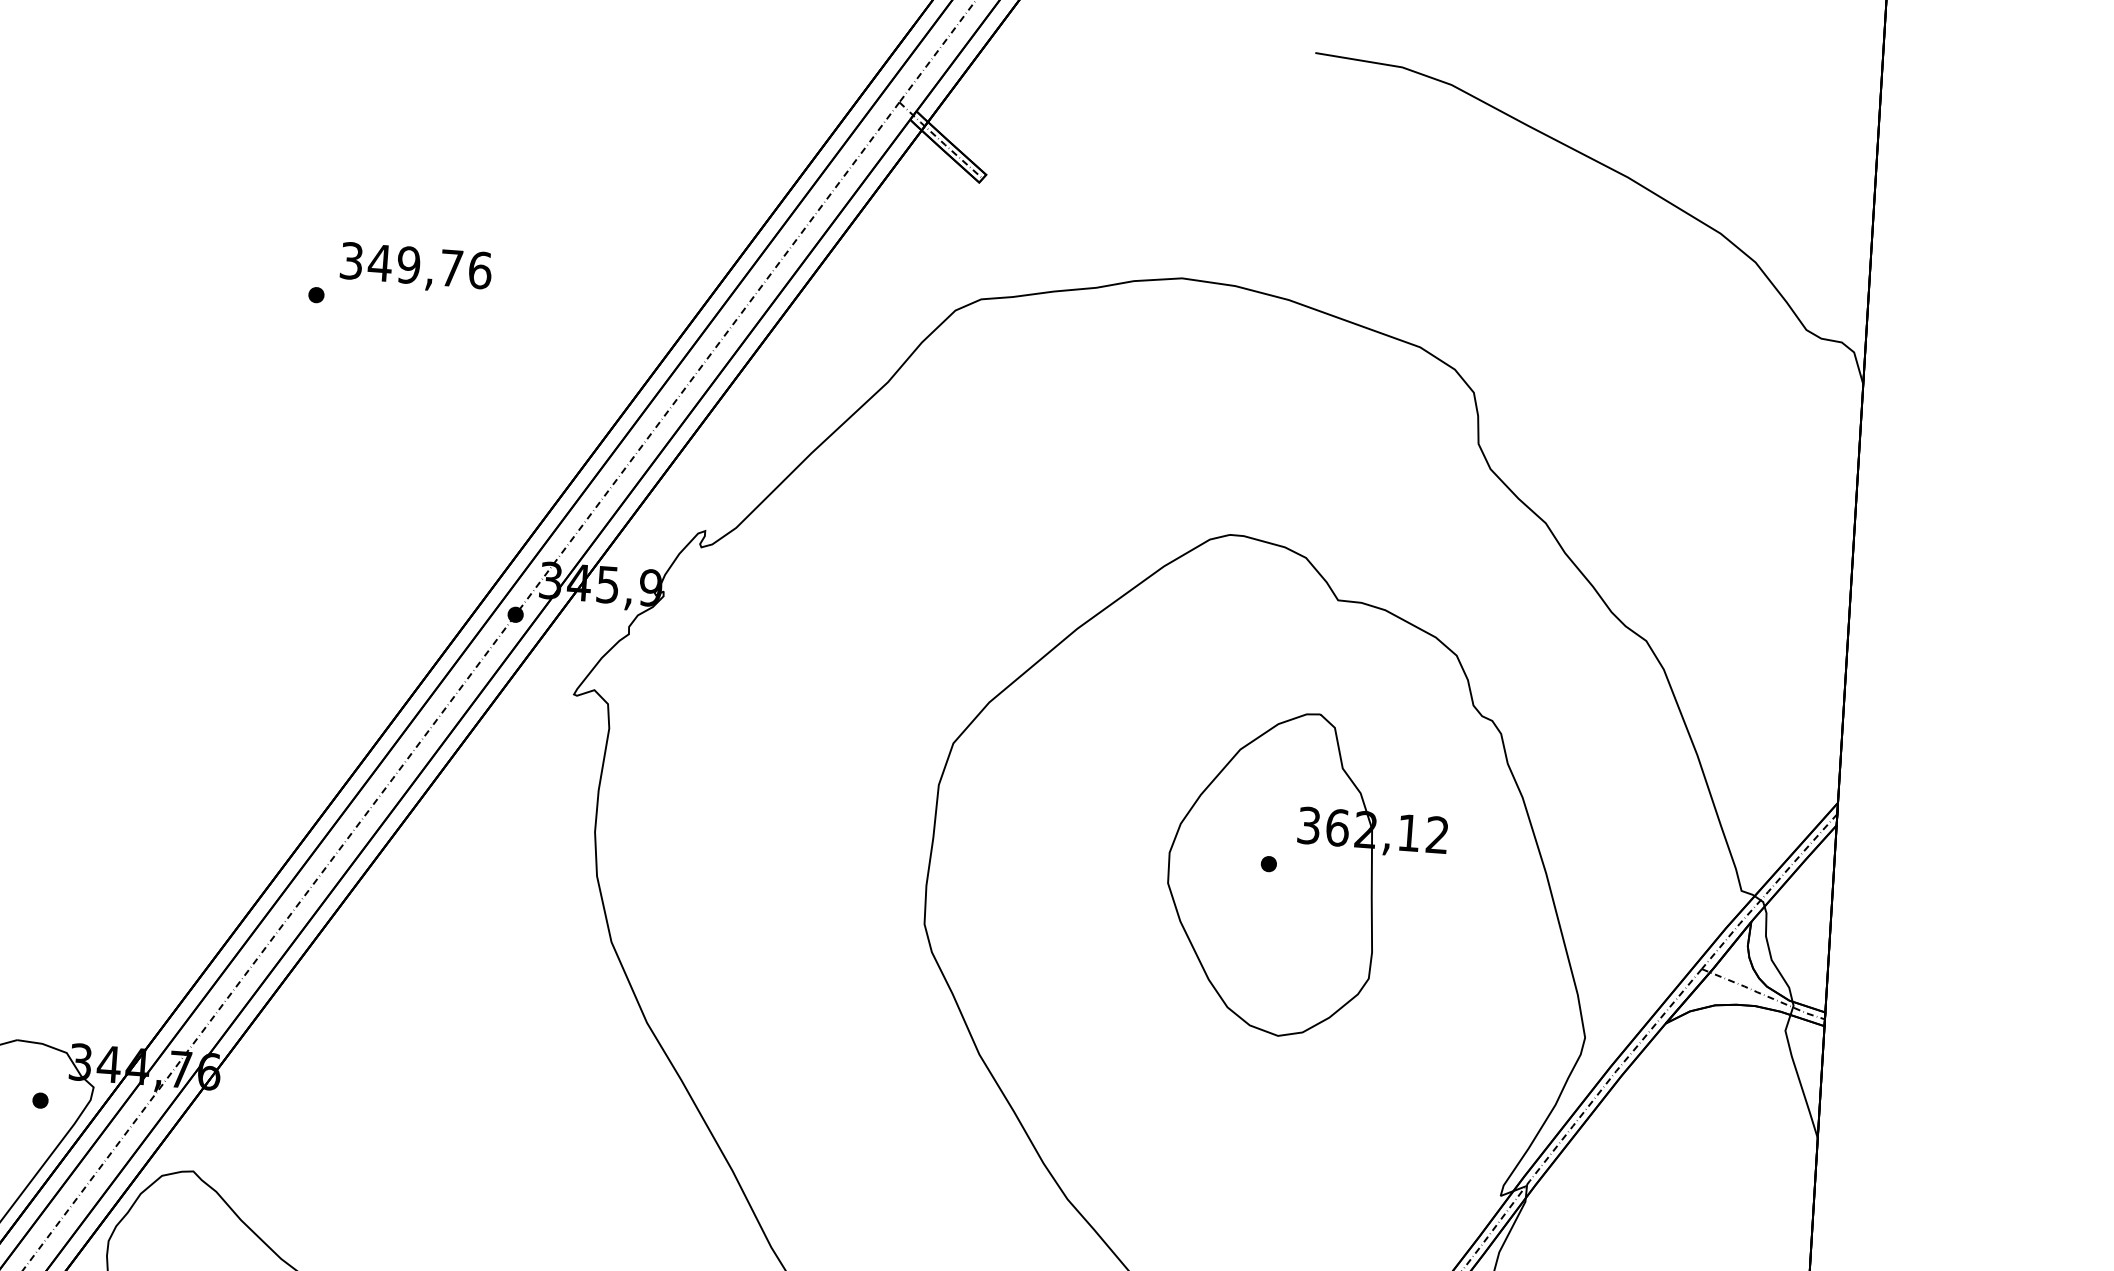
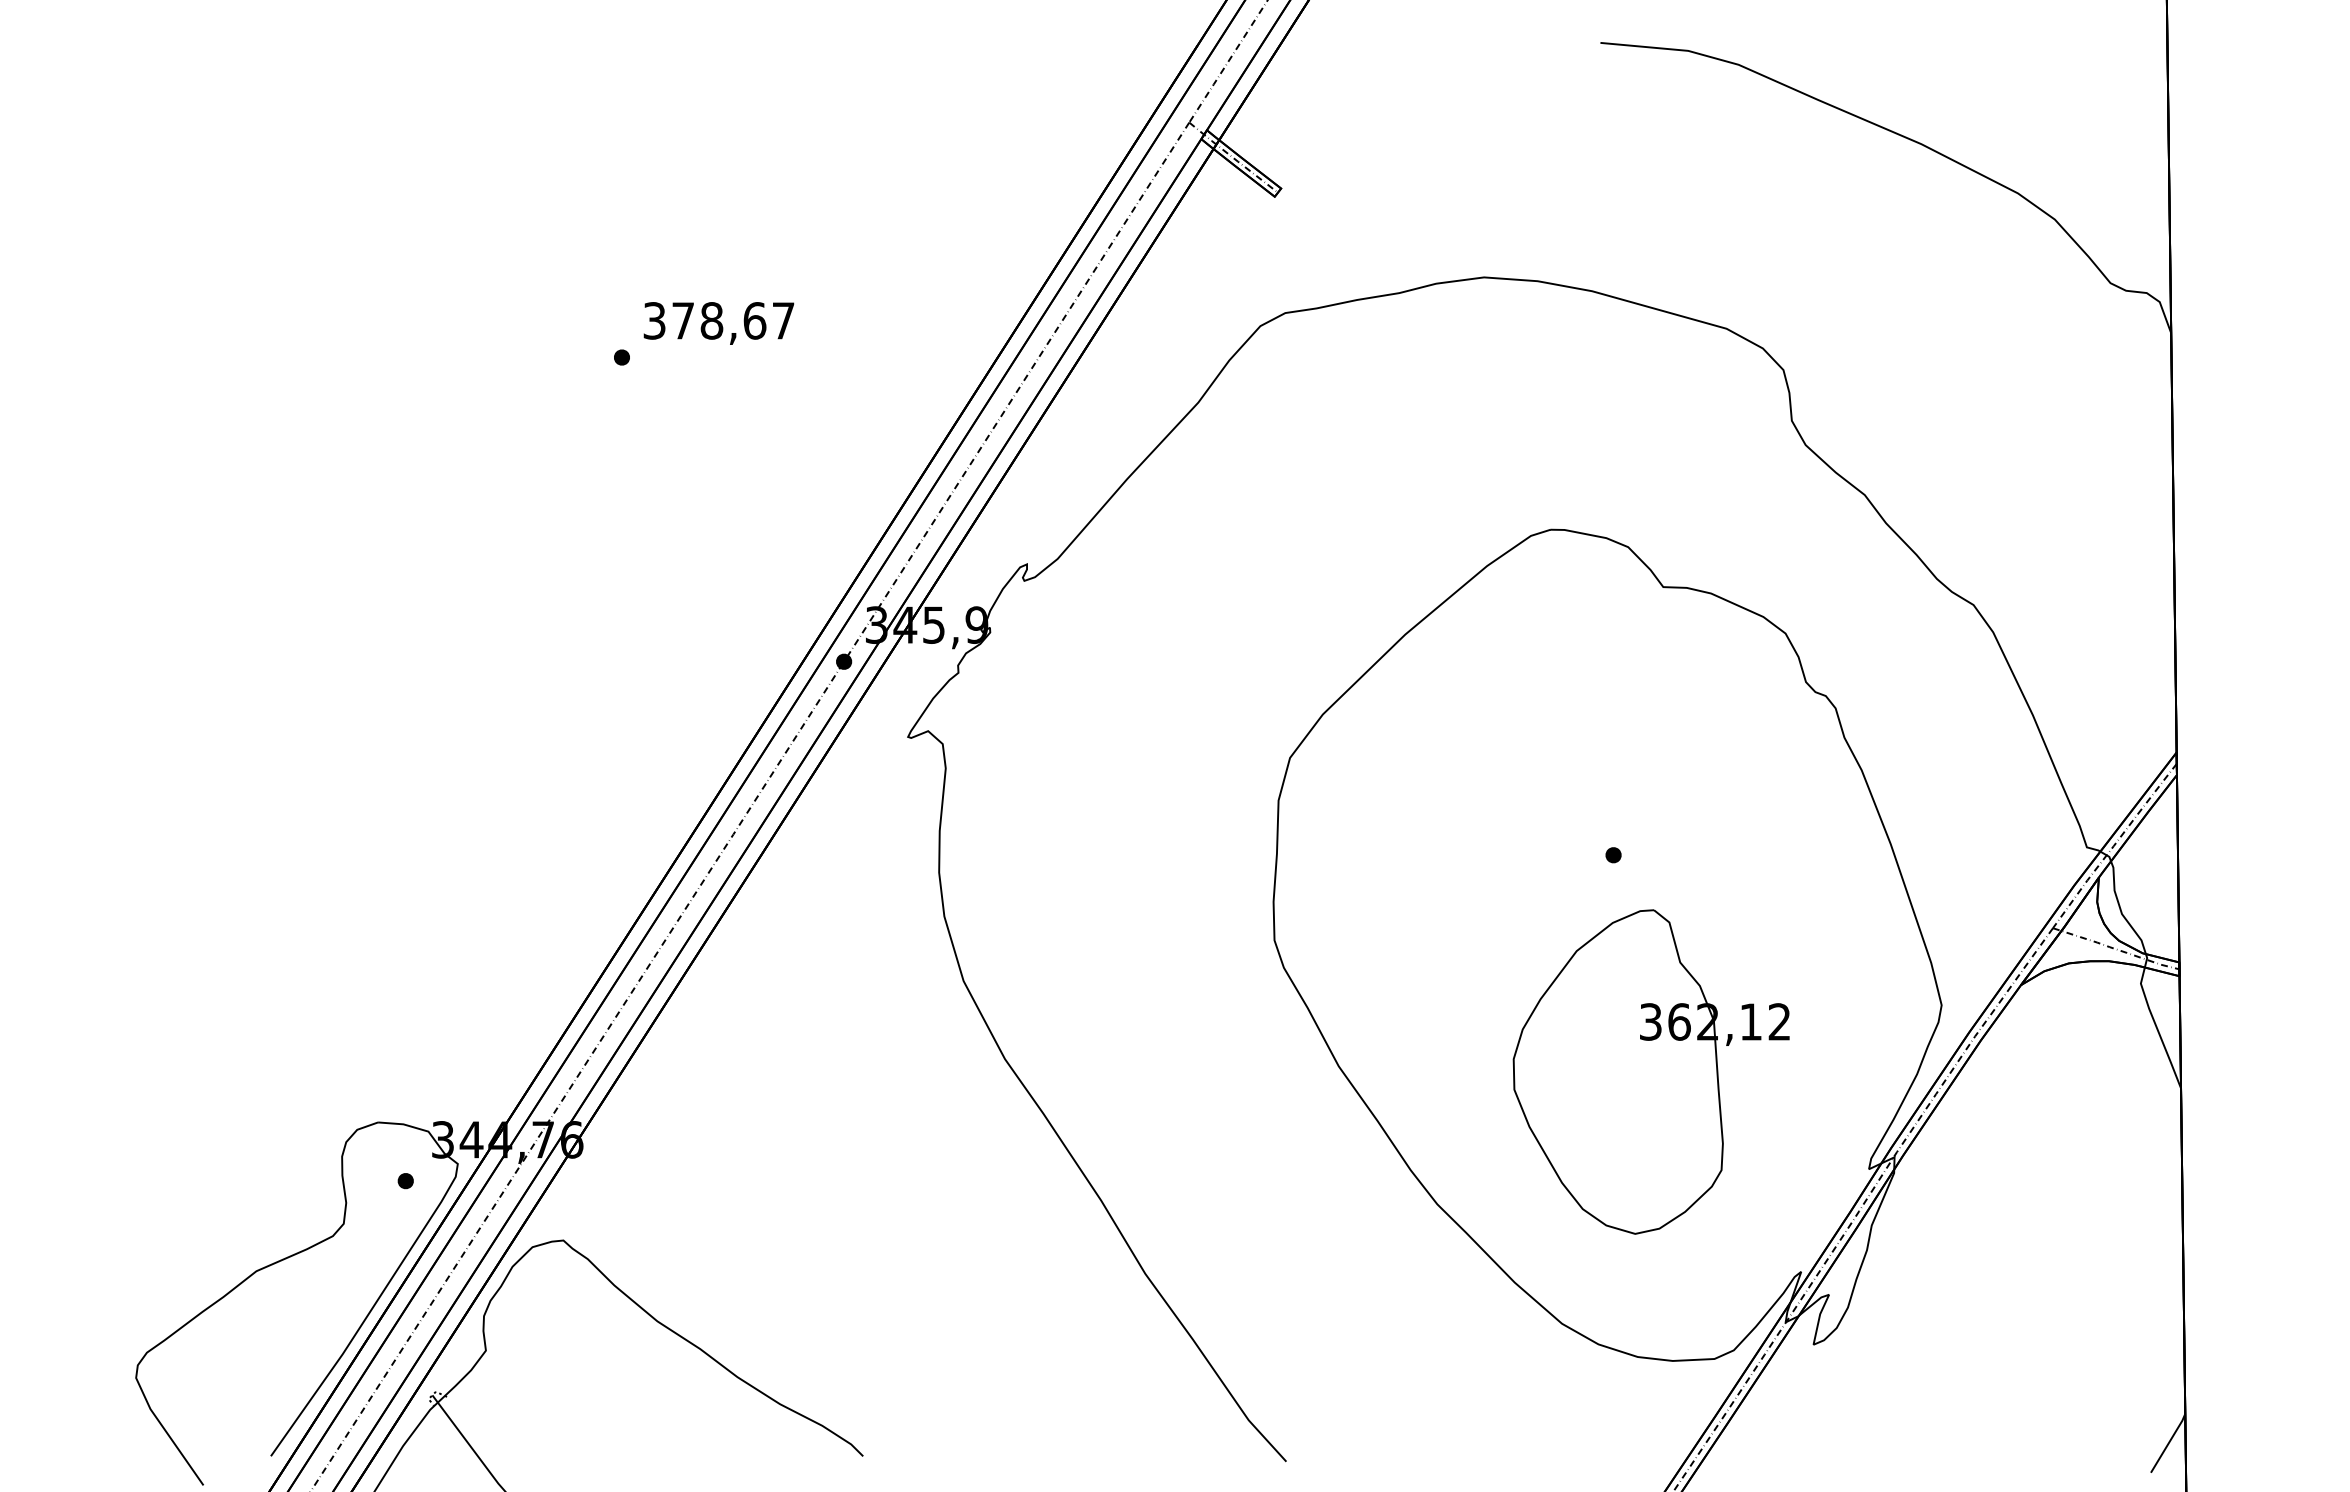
text: (430, 266) -> (733, 320), 349,76 -> 378,67
part: (1305, 875) -> (1650, 1071), moved

